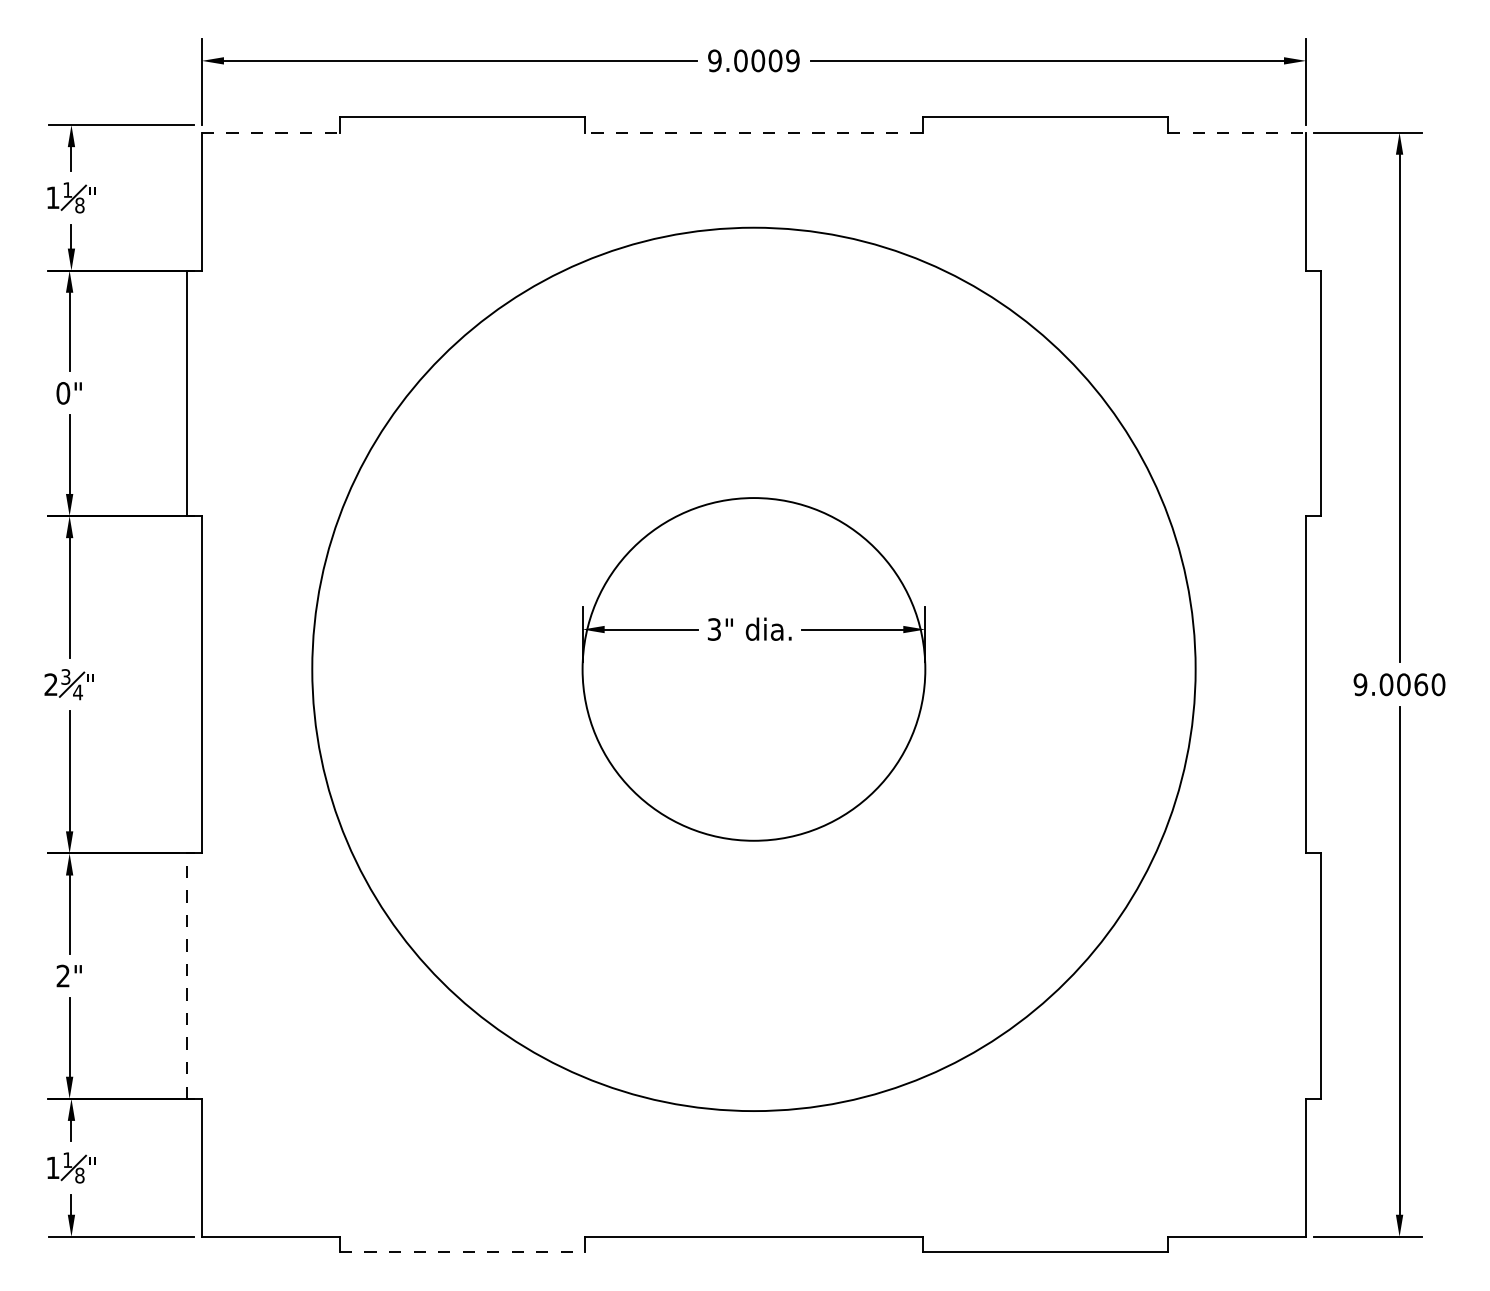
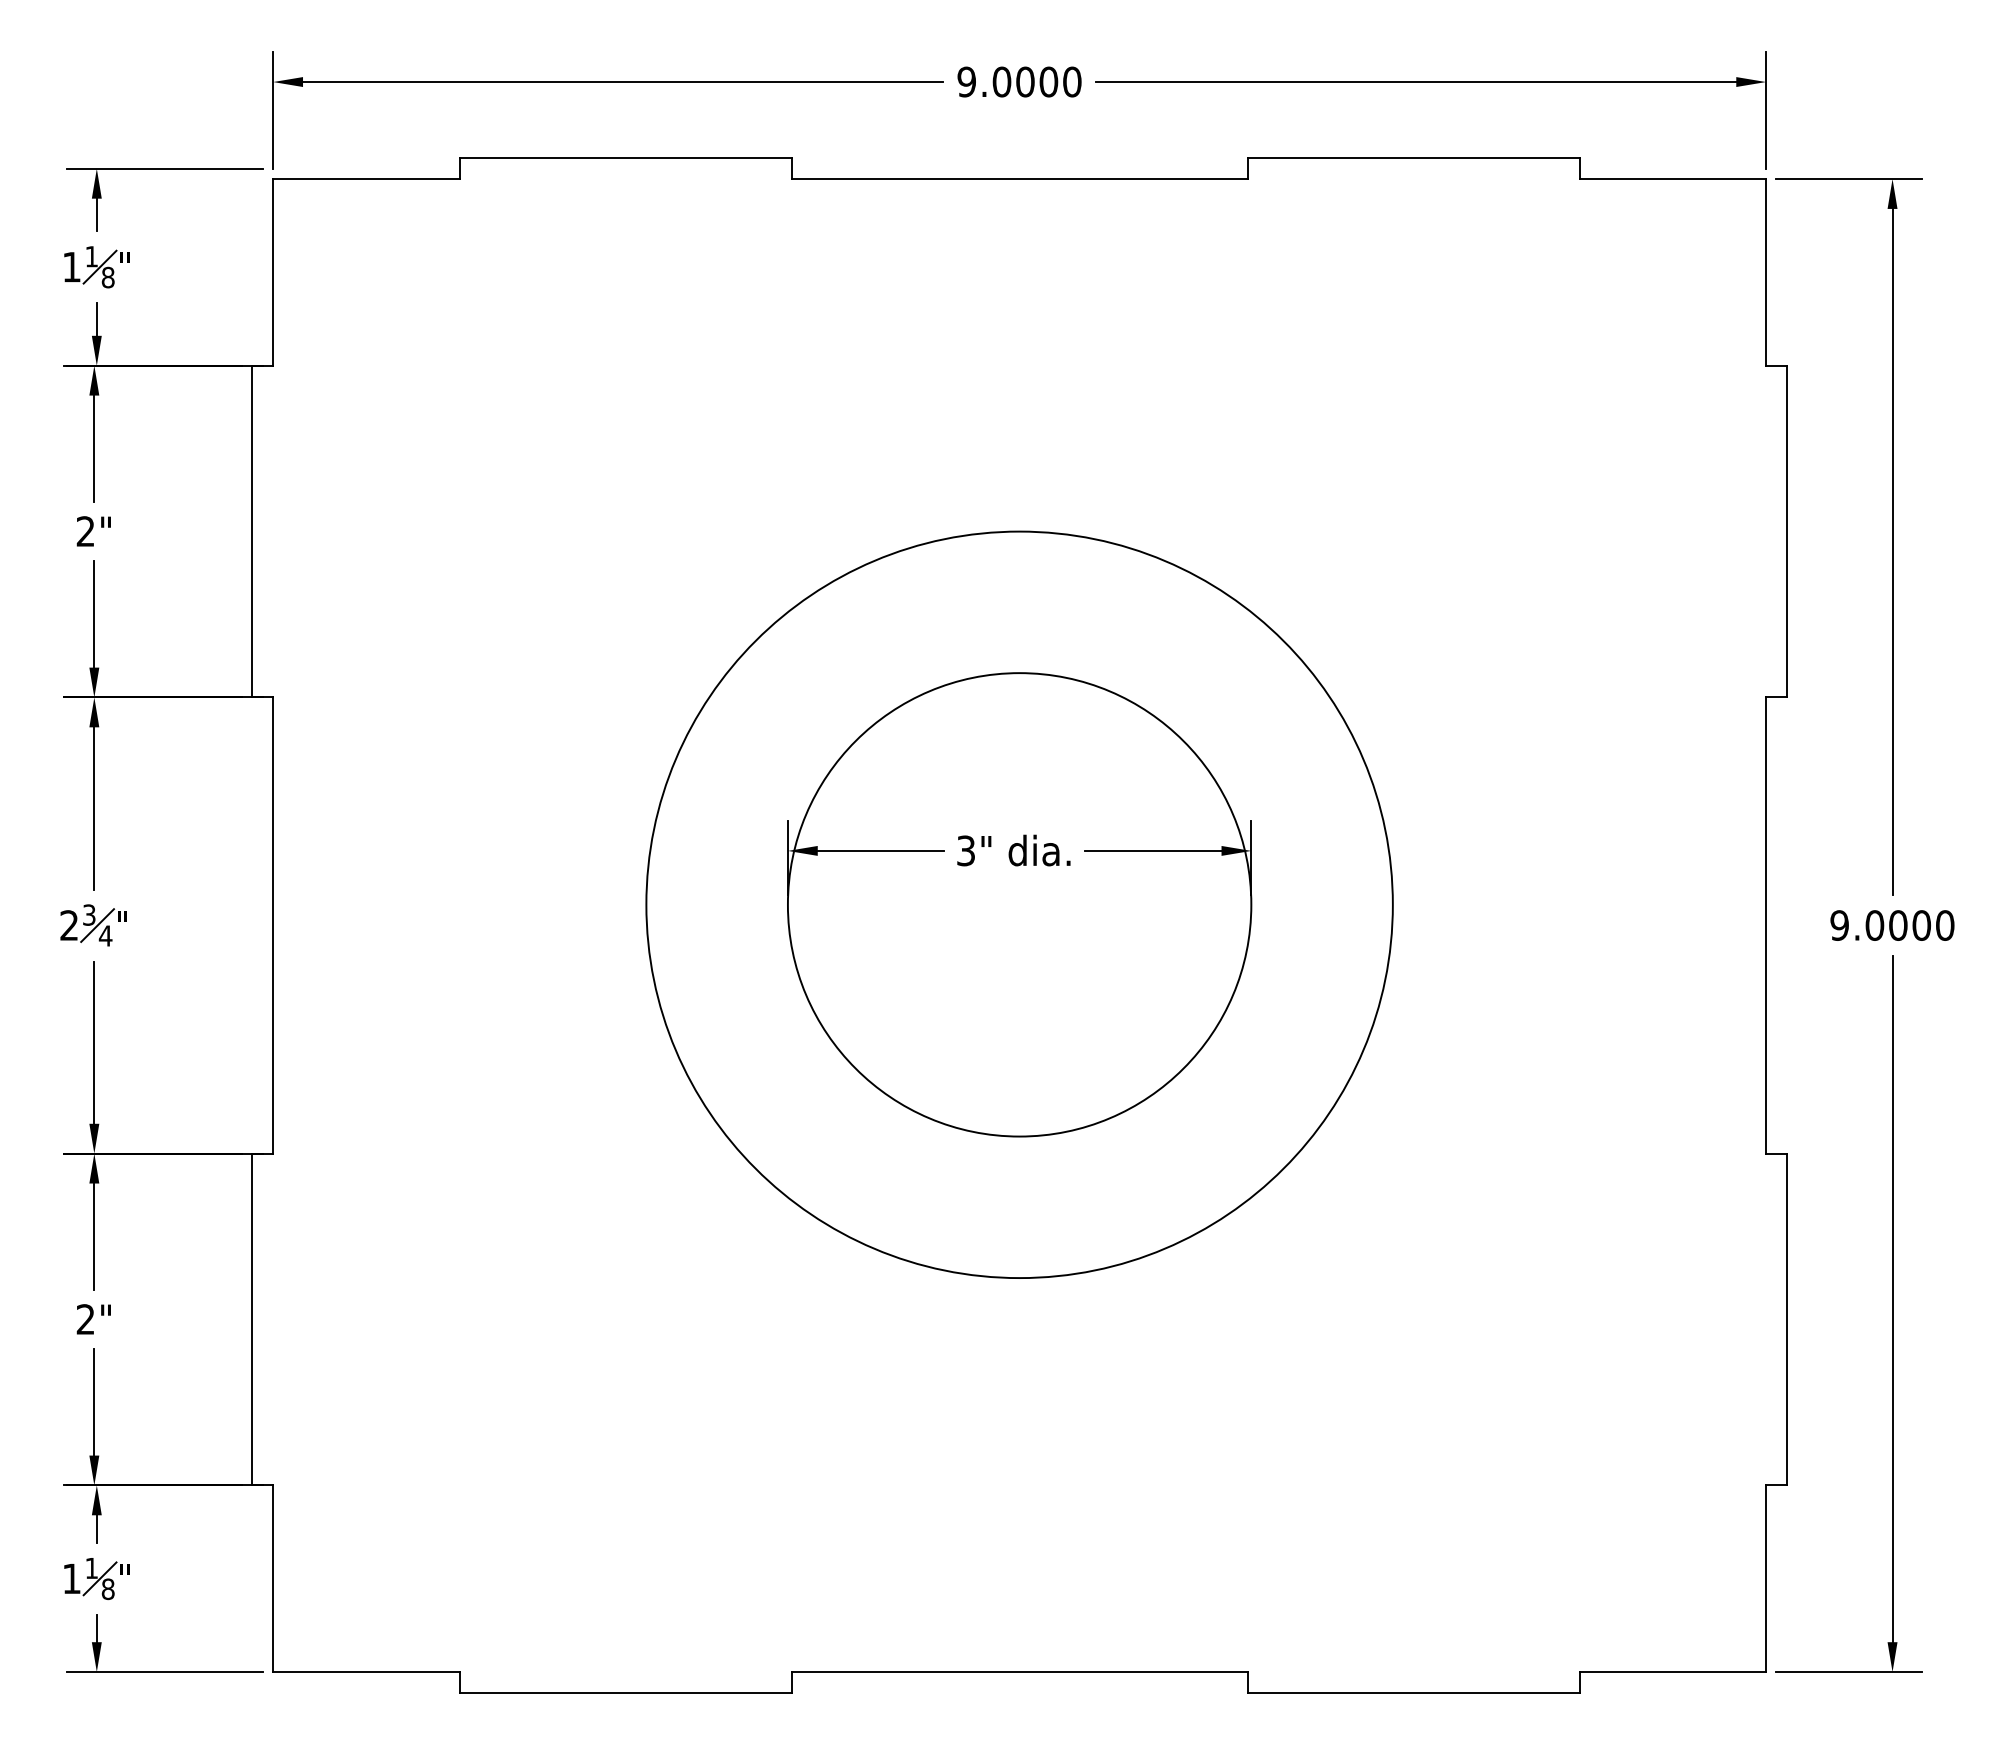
text: (793, 60) -> (1072, 81), 9.0009 -> 9.0000
line: (270, 132) -> (366, 179), dashed -> solid
line: (753, 132) -> (1019, 179), dashed -> solid
line: (1237, 132) -> (1673, 179), dashed -> solid
text: (63, 393) -> (85, 531), 0" -> 2"
circle: (753, 669) -> (1019, 904), size x0.62
text: (1420, 684) -> (1921, 925), 9.0060 -> 9.0000
line: (186, 976) -> (252, 1319), dashed -> solid
line: (462, 1251) -> (625, 1692), dashed -> solid

